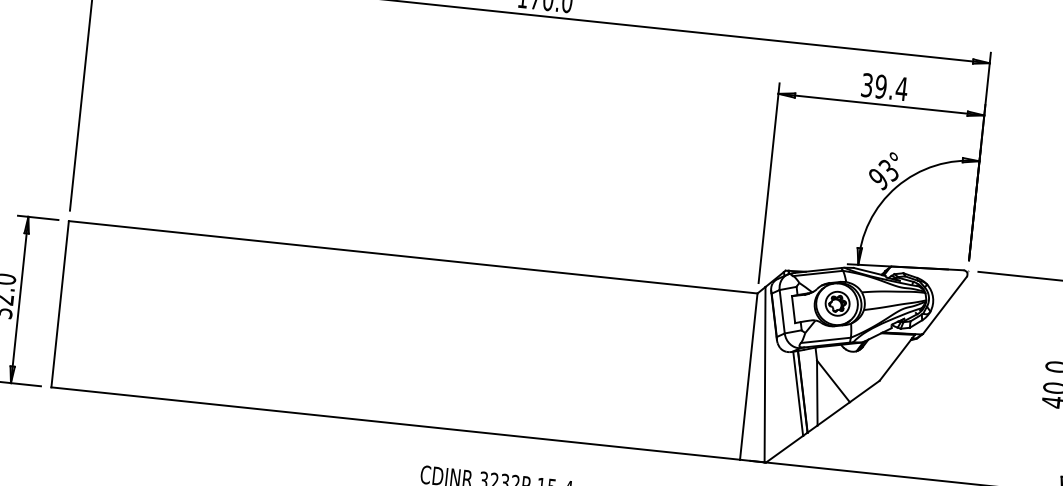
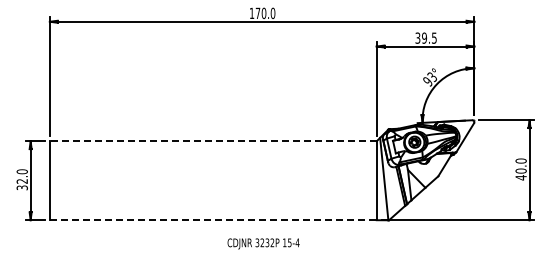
text: (902, 87) -> (434, 37), 39.4 -> 39.5
line: (411, 257) -> (212, 141), solid -> dashed
line: (396, 424) -> (213, 220), solid -> dashed

